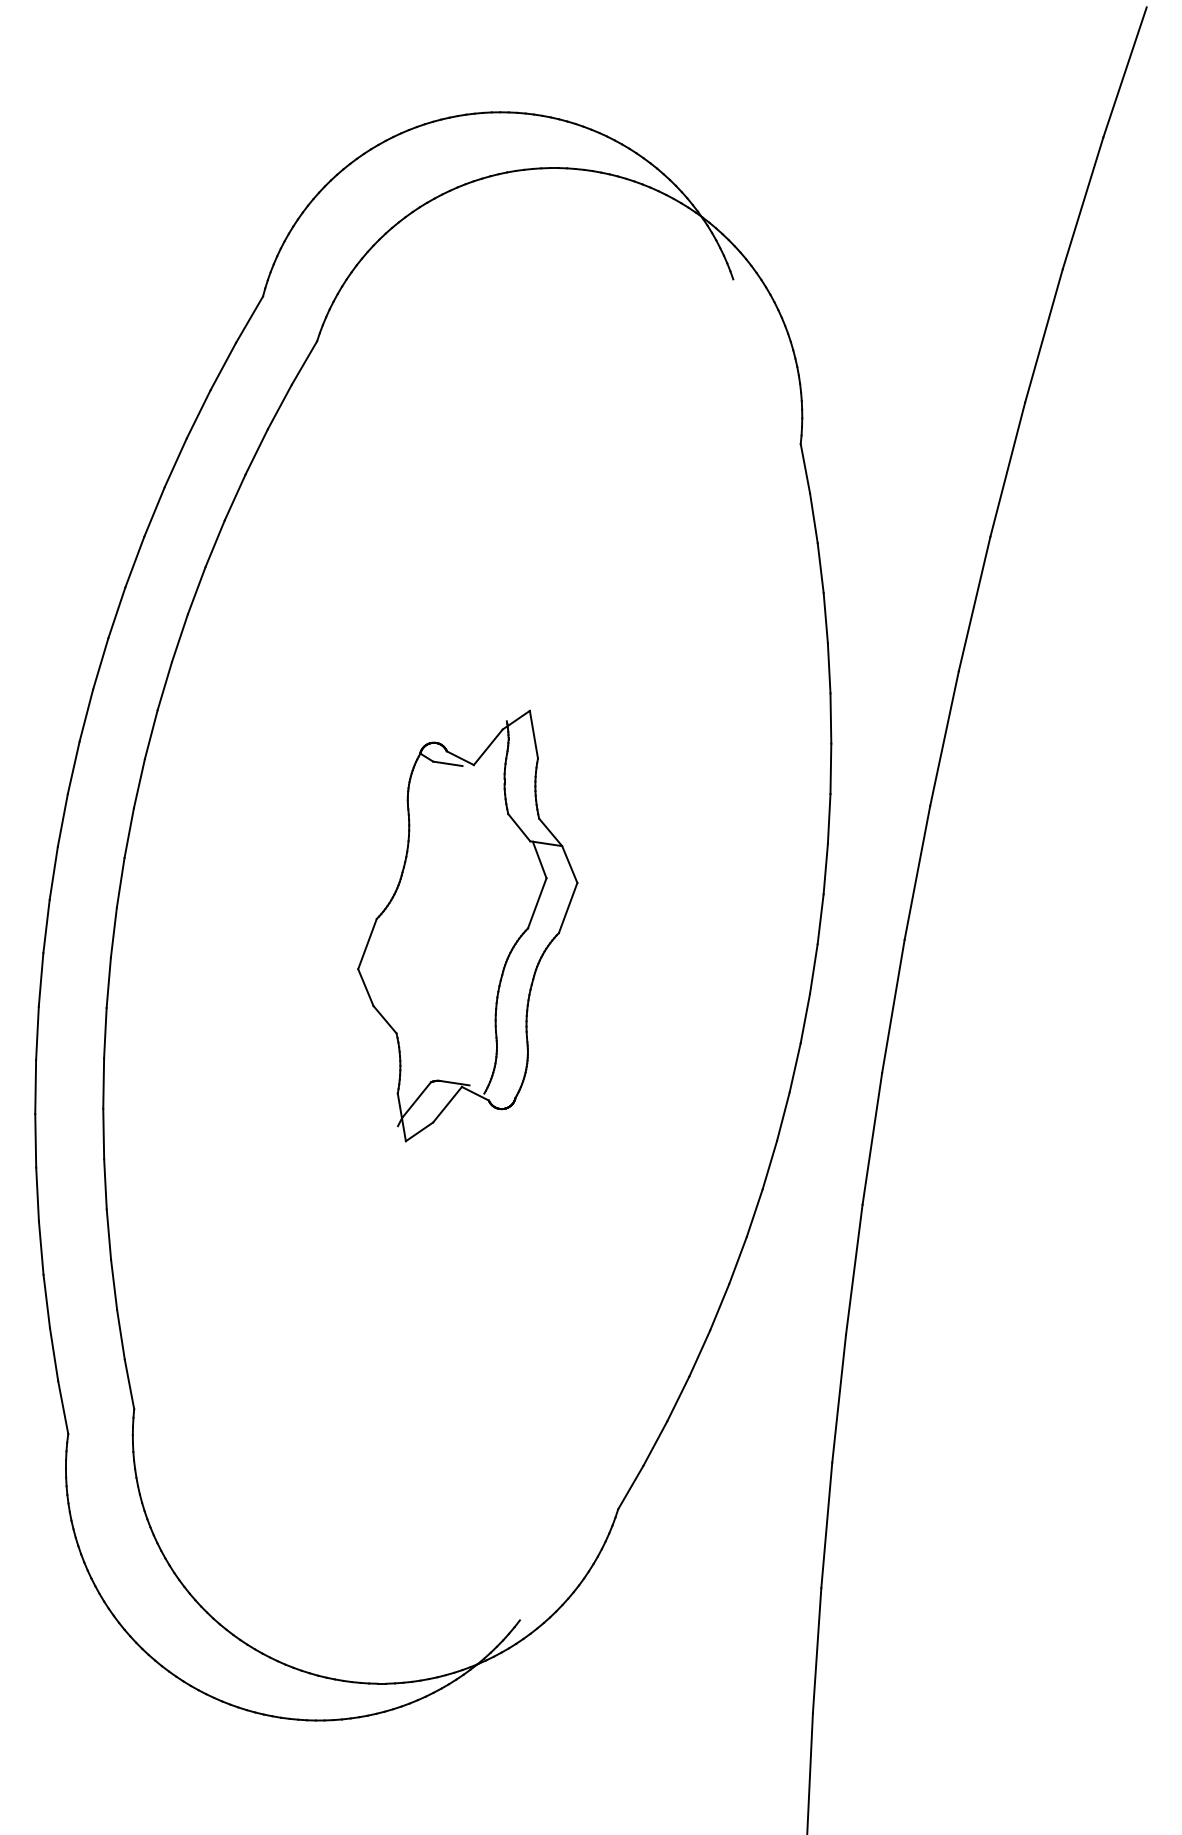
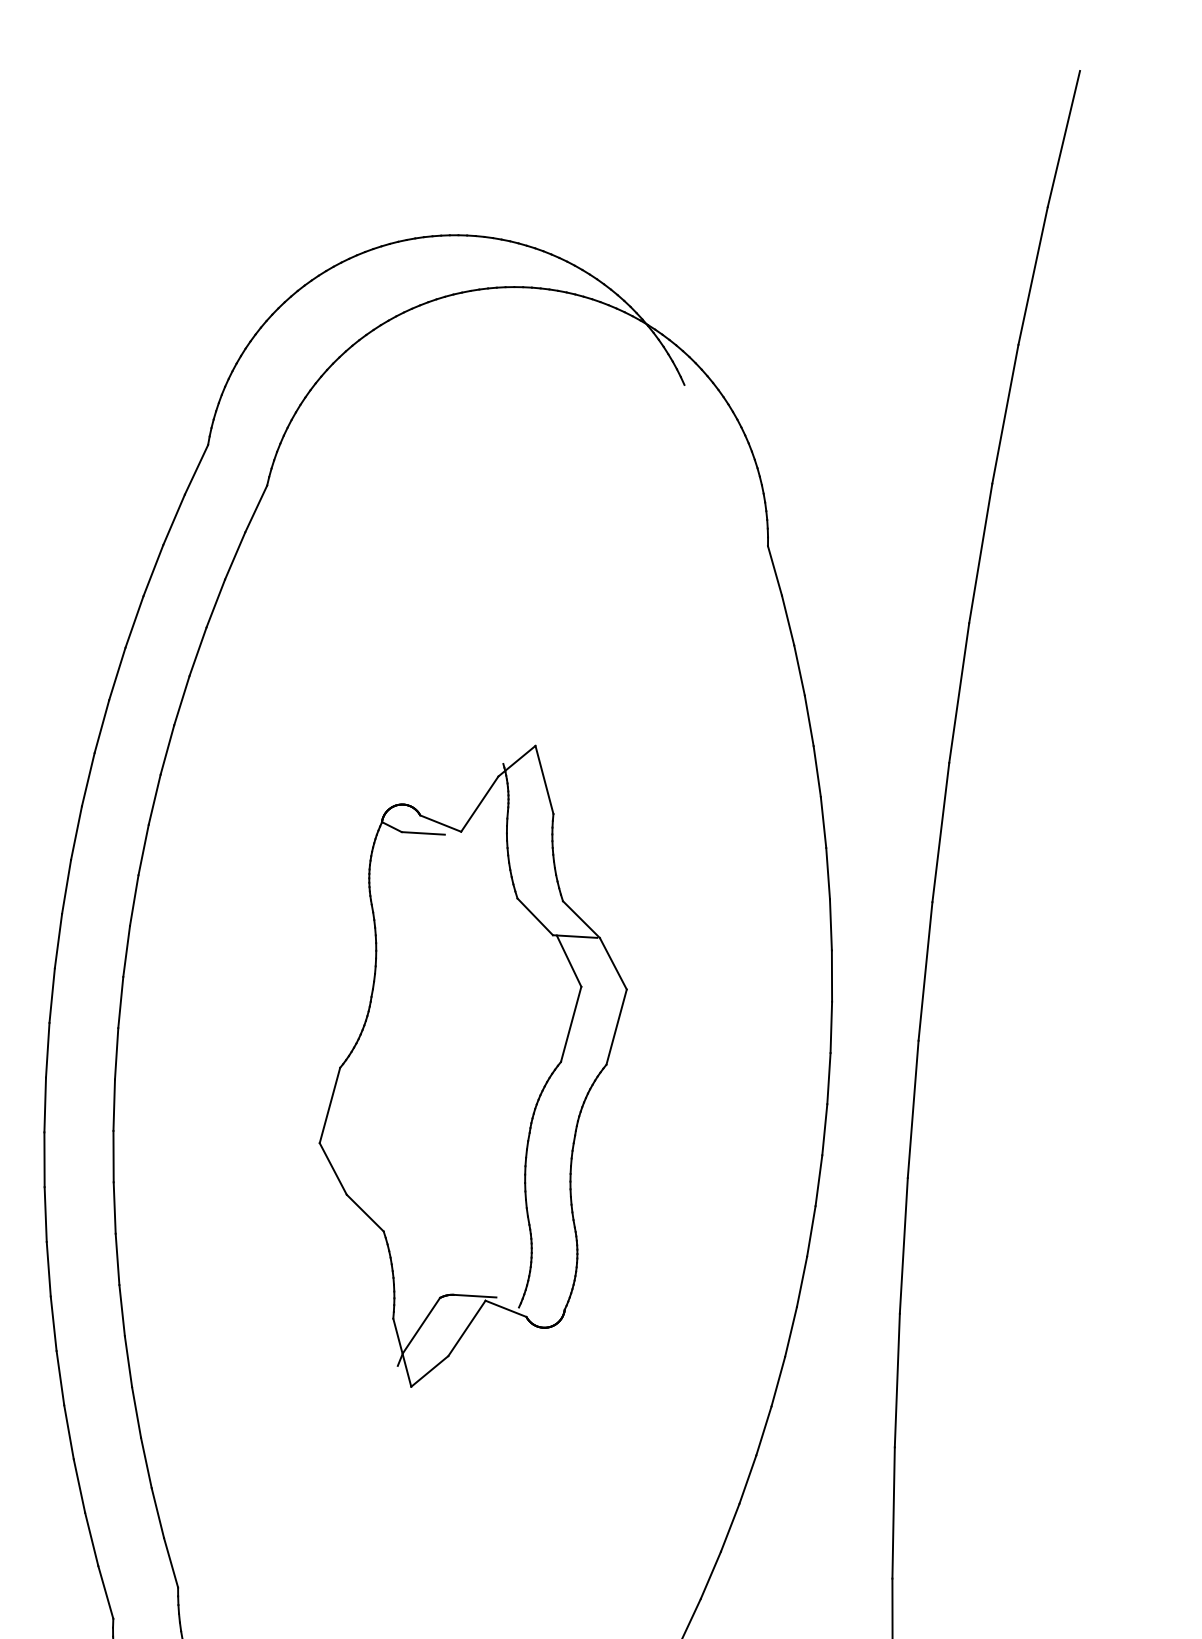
part: (467, 925) -> (472, 1065), size x1.43

